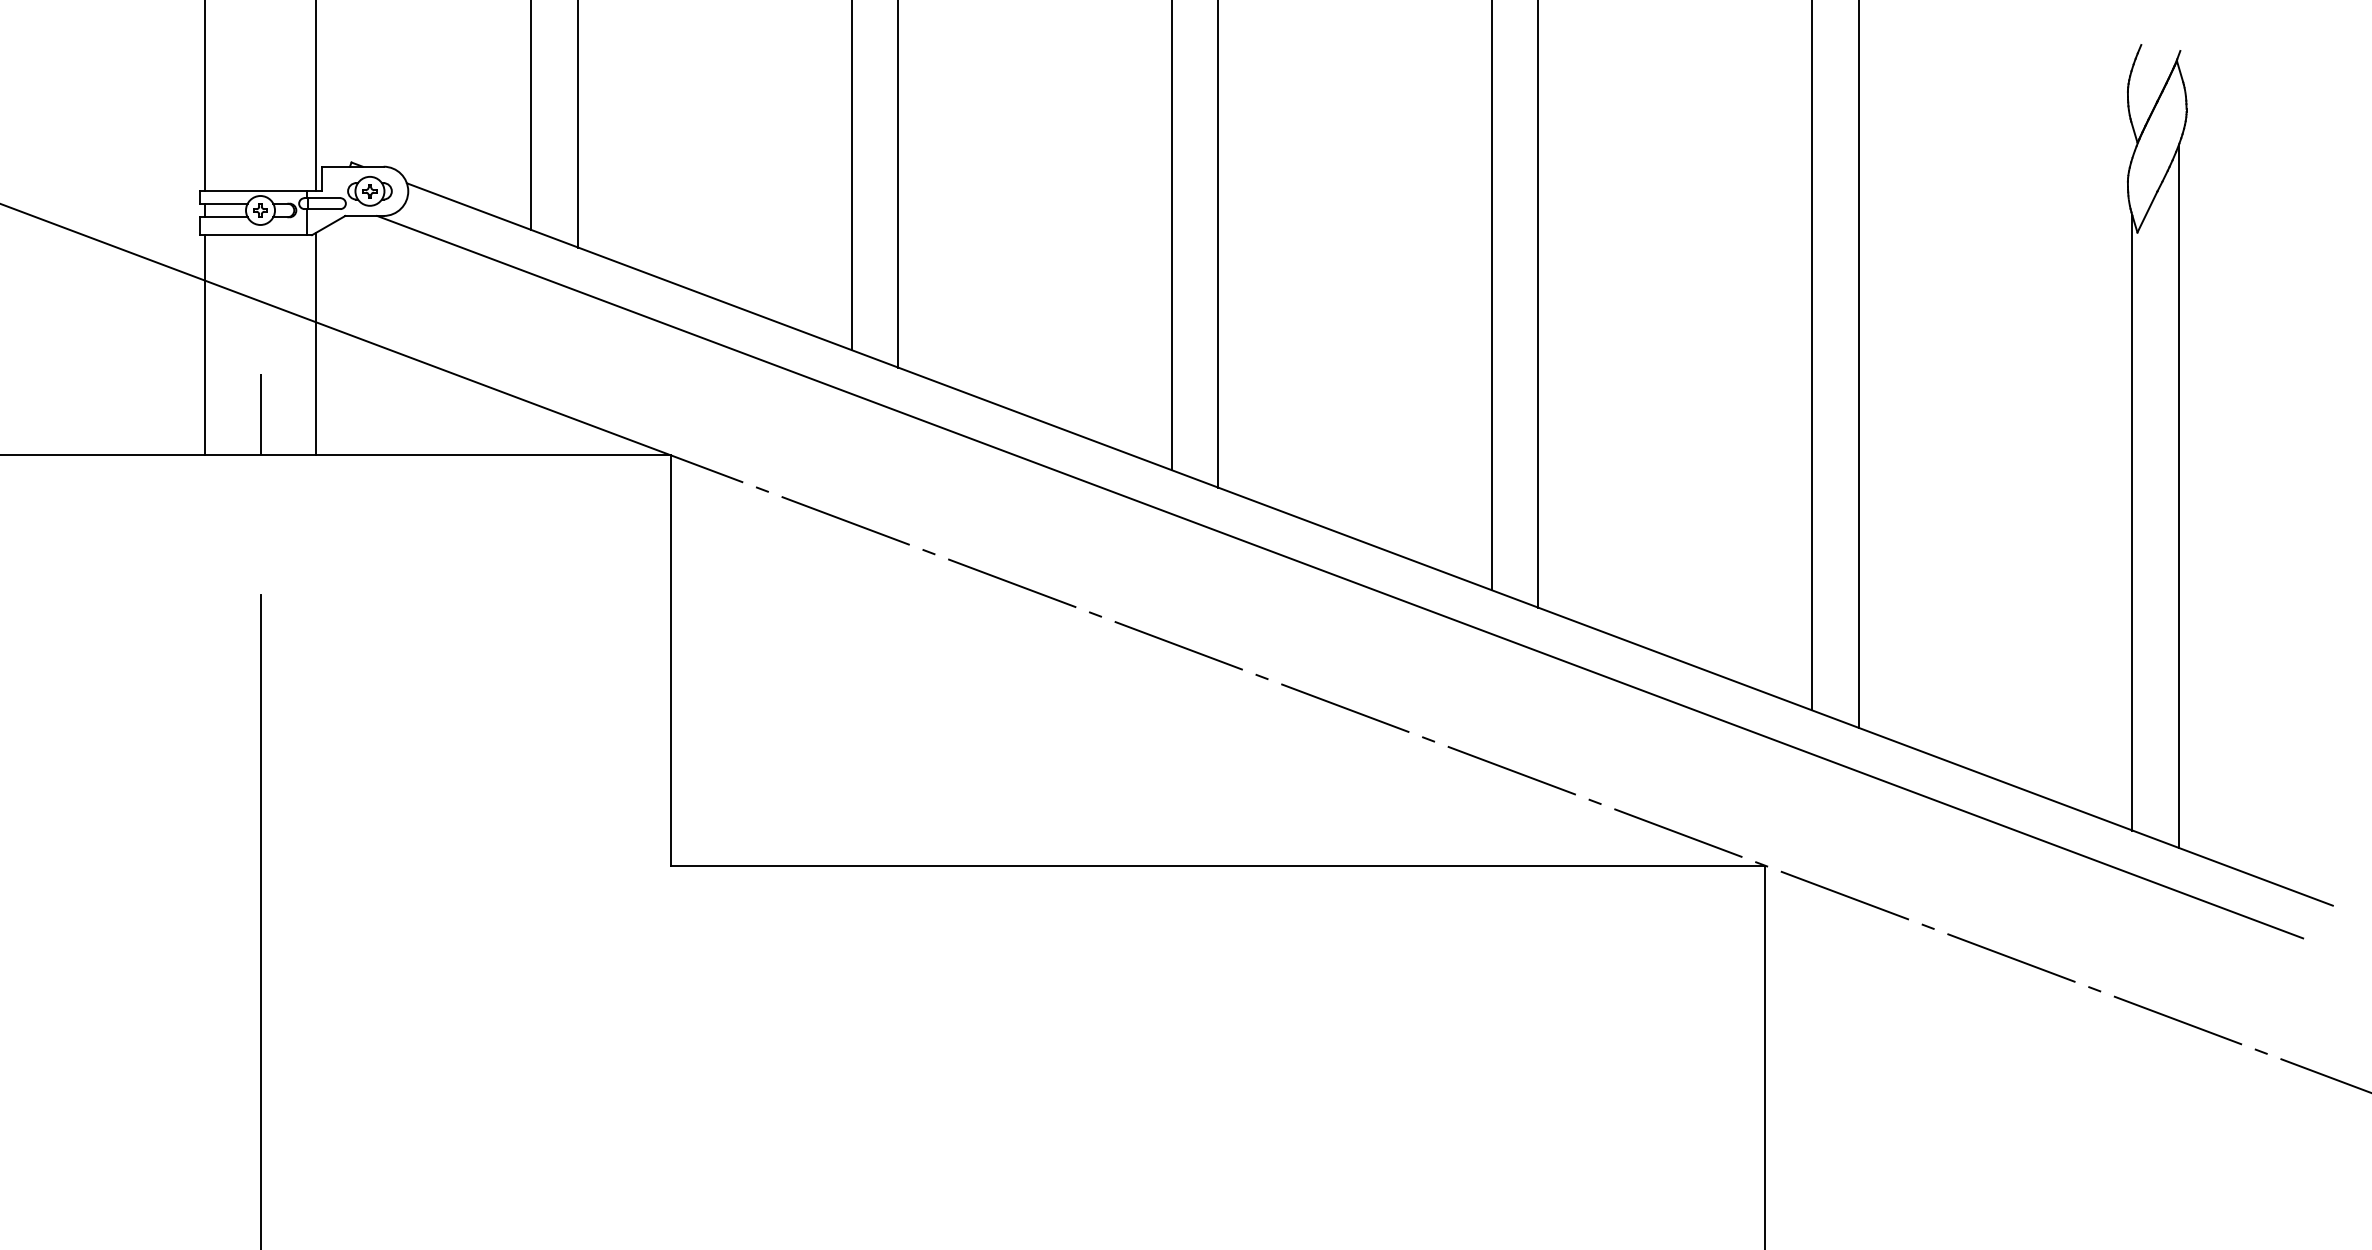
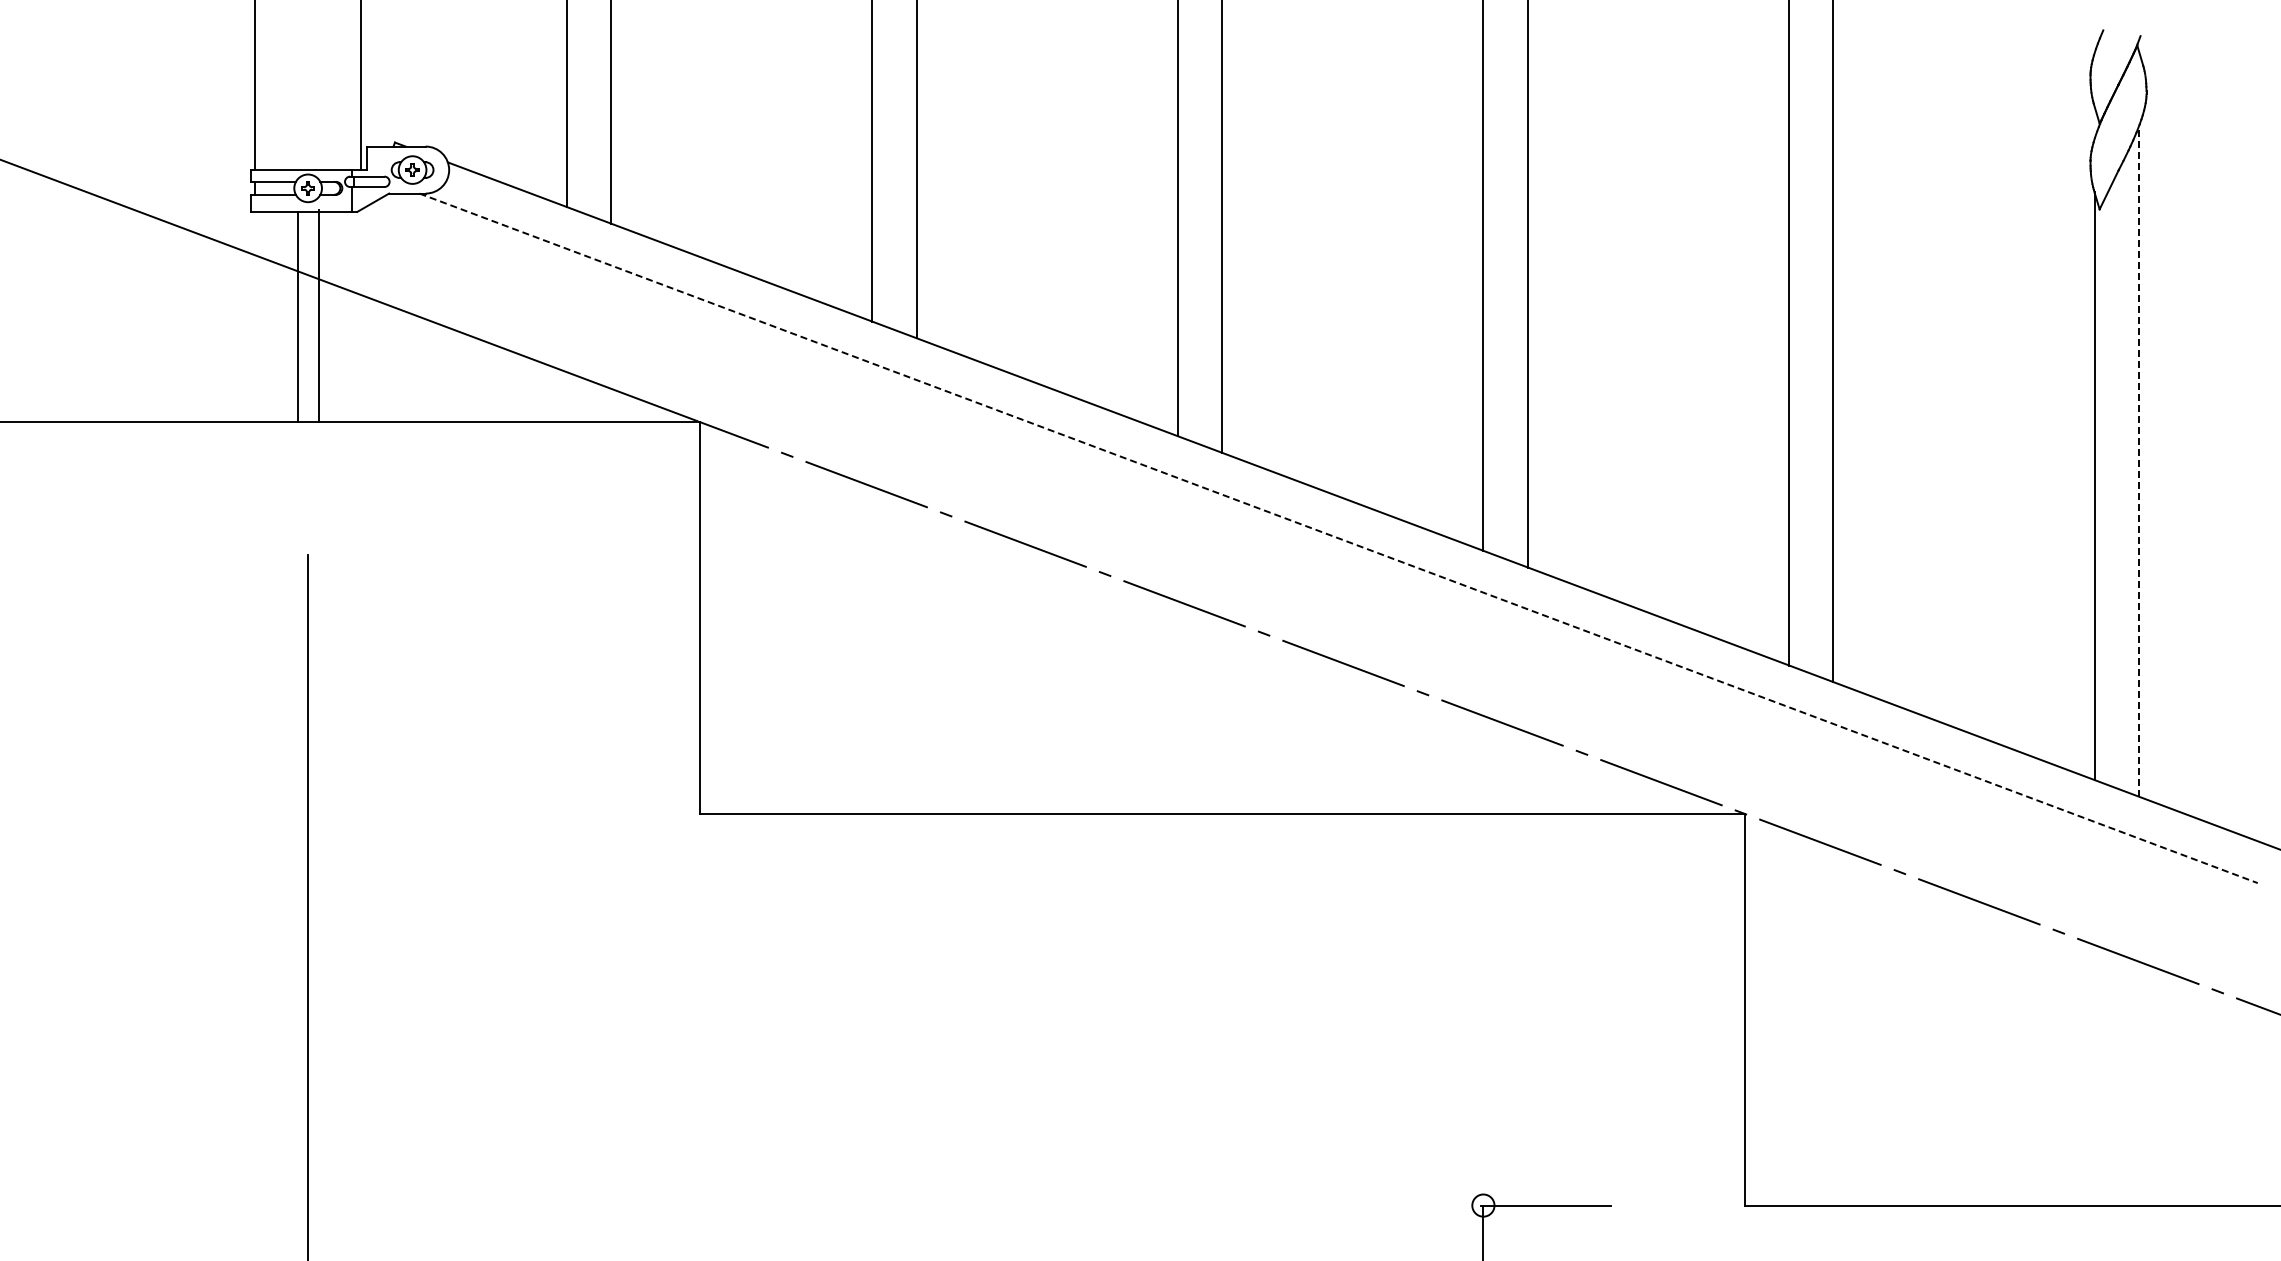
line: (316, 343) -> (319, 315), moved
line: (205, 344) -> (298, 316), moved
line: (260, 414) -> (308, 383), removed
line: (2178, 496) -> (2138, 461), solid -> dashed
line: (1340, 577) -> (1338, 538), solid -> dashed

